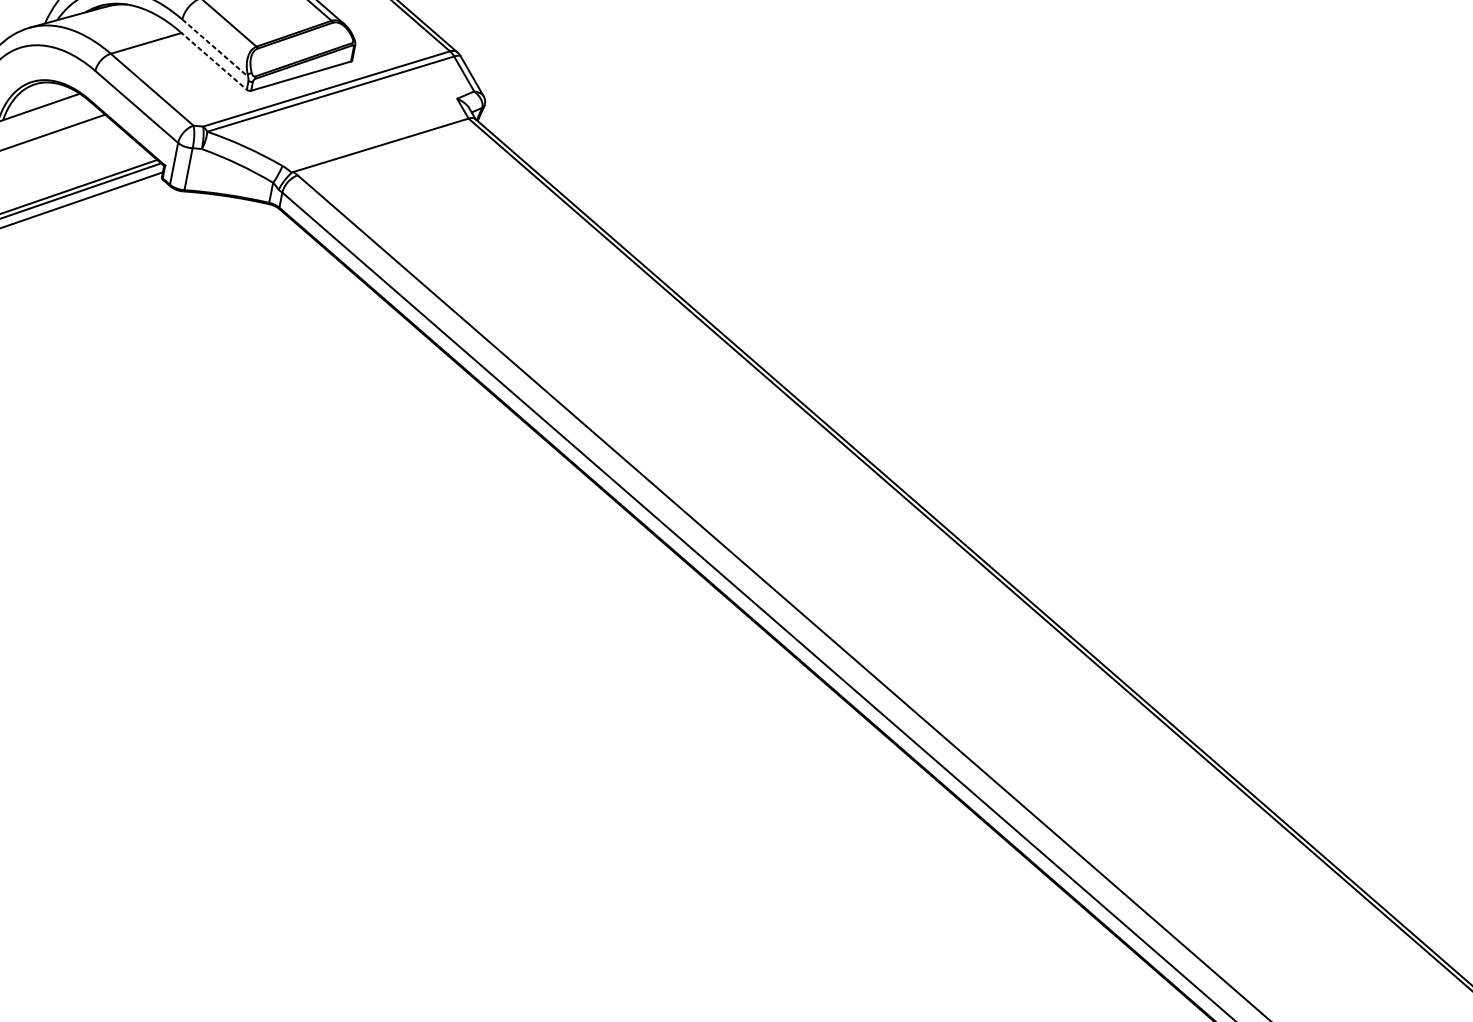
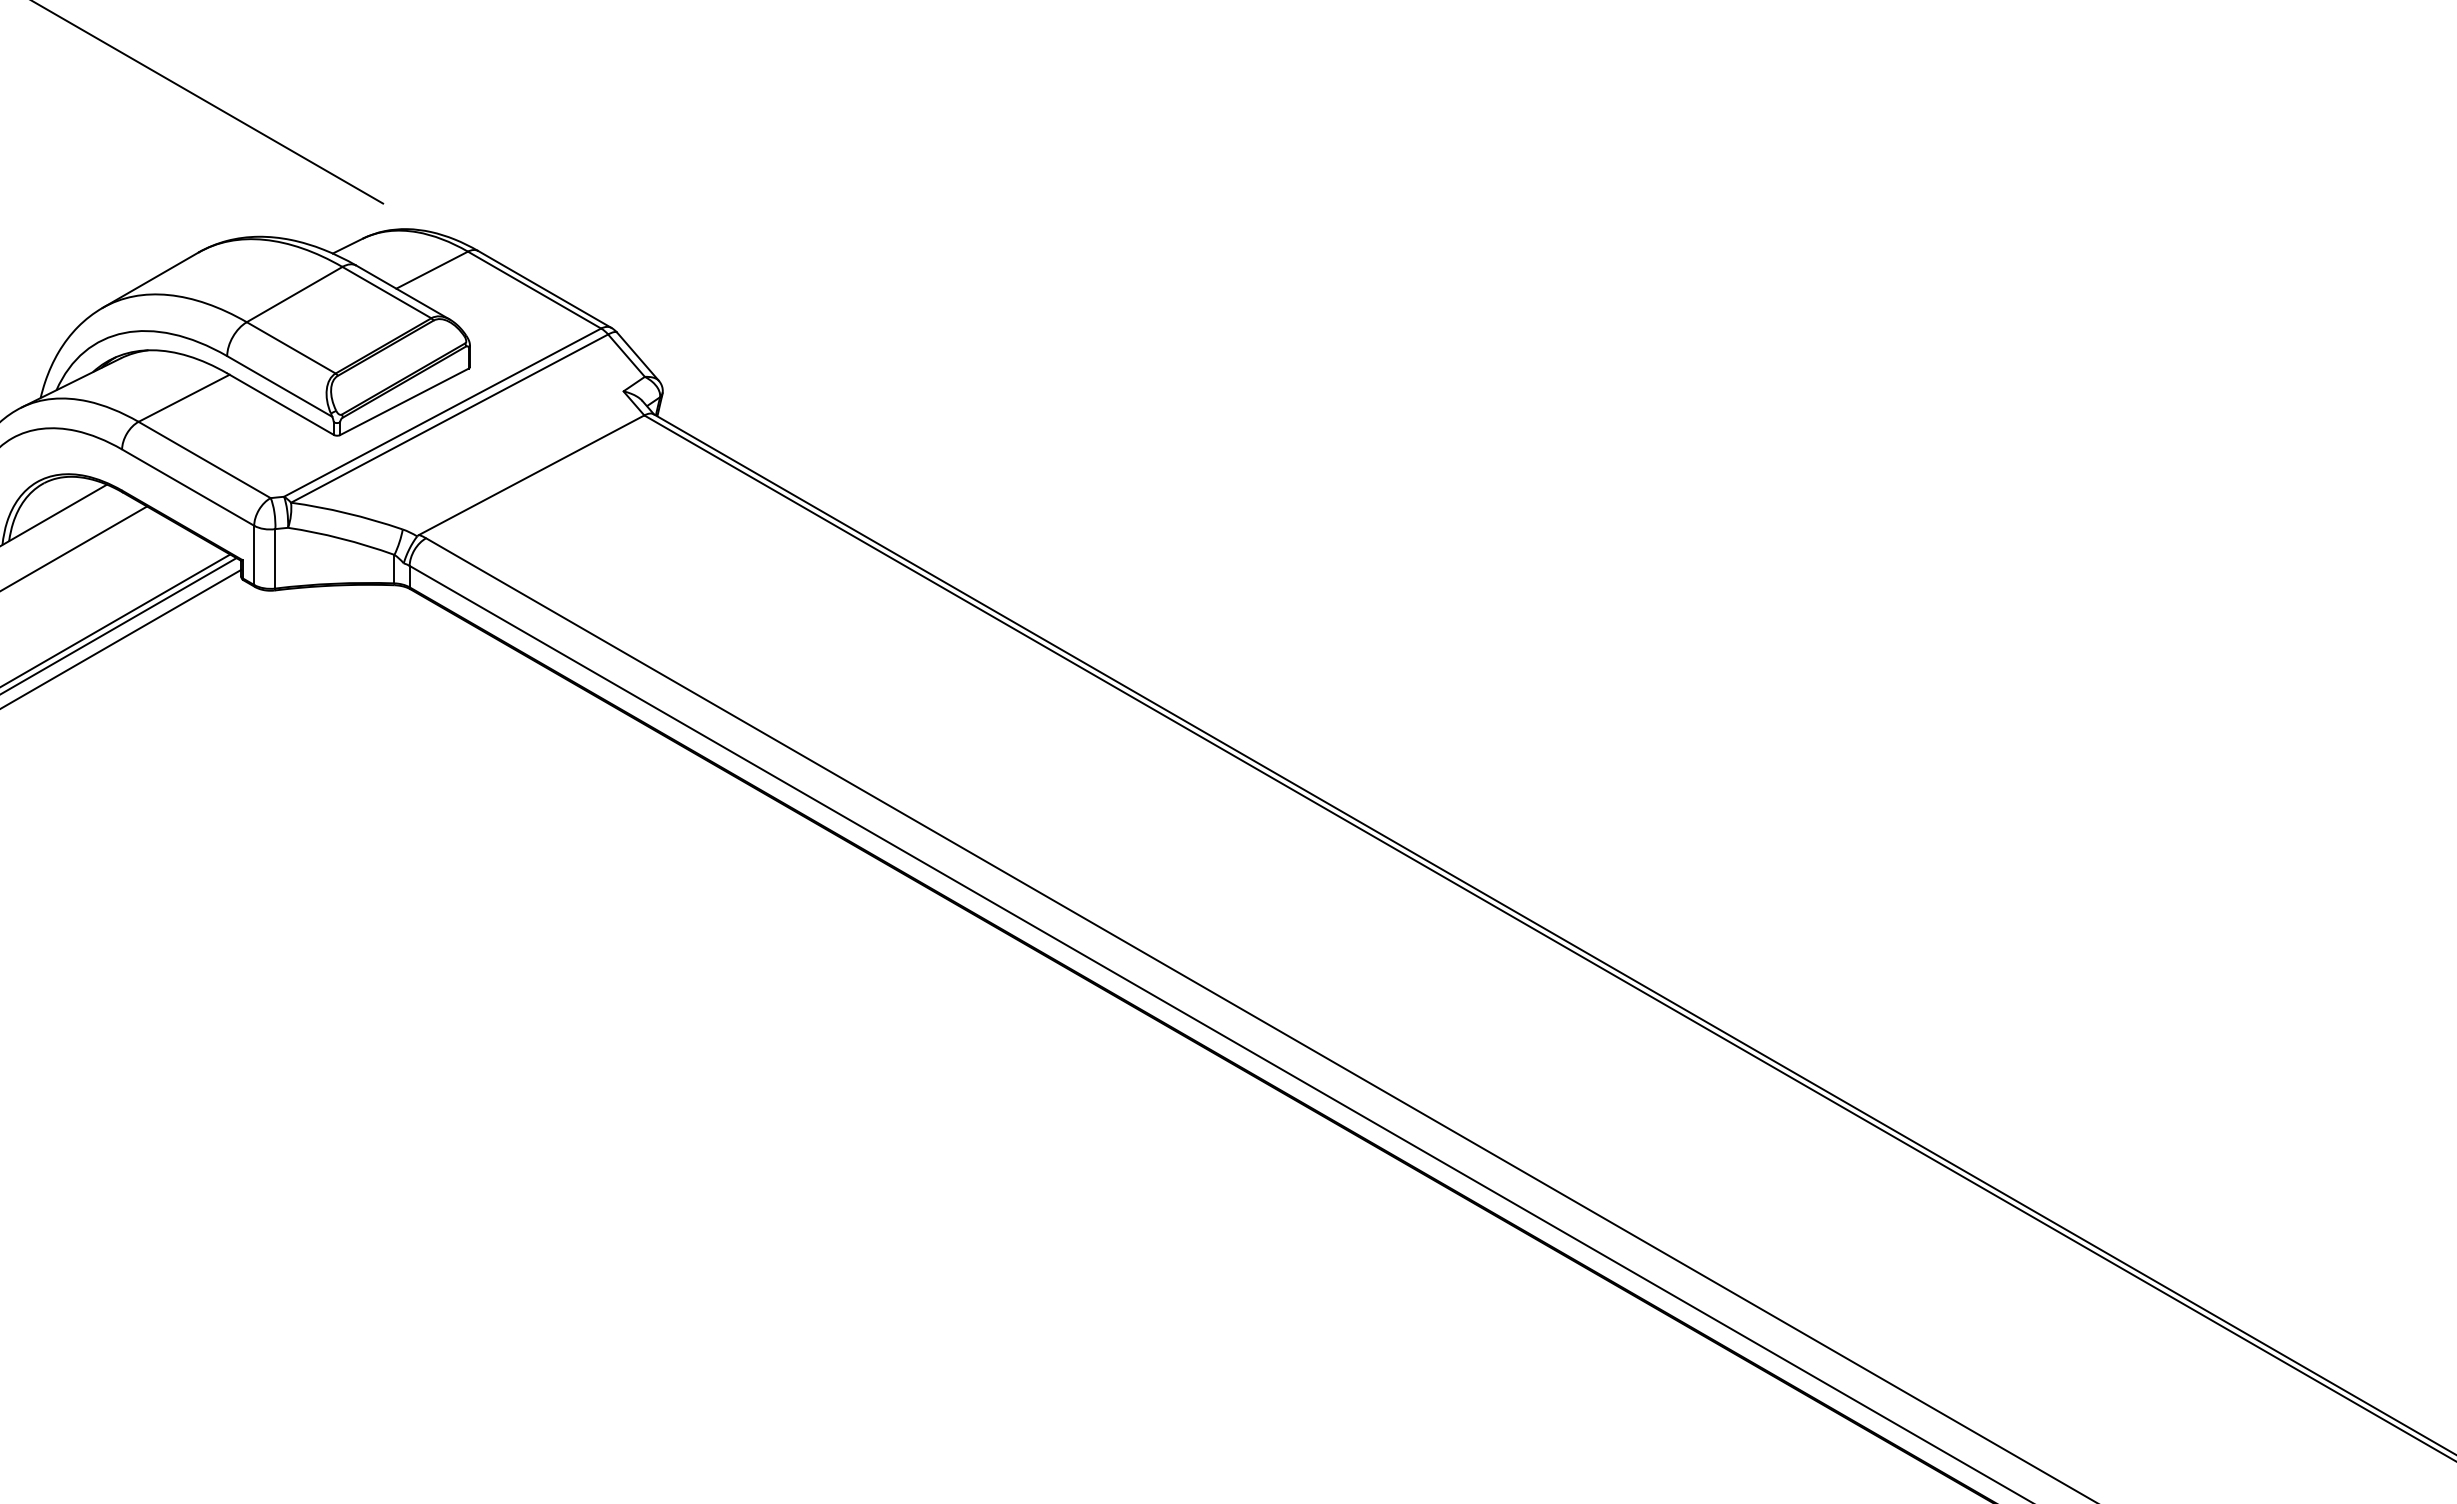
line: (215, 48) -> (279, 386), dashed -> solid
line: (213, 60) -> (280, 404), dashed -> solid

